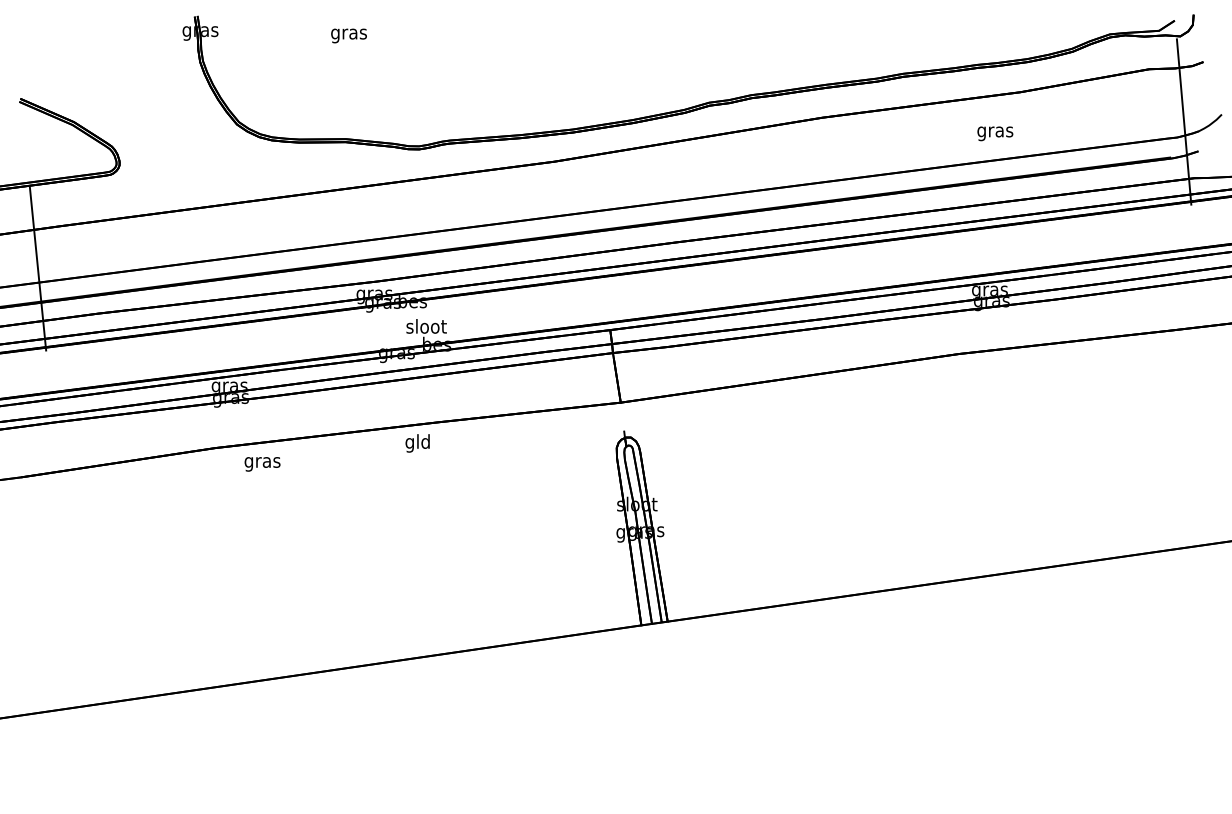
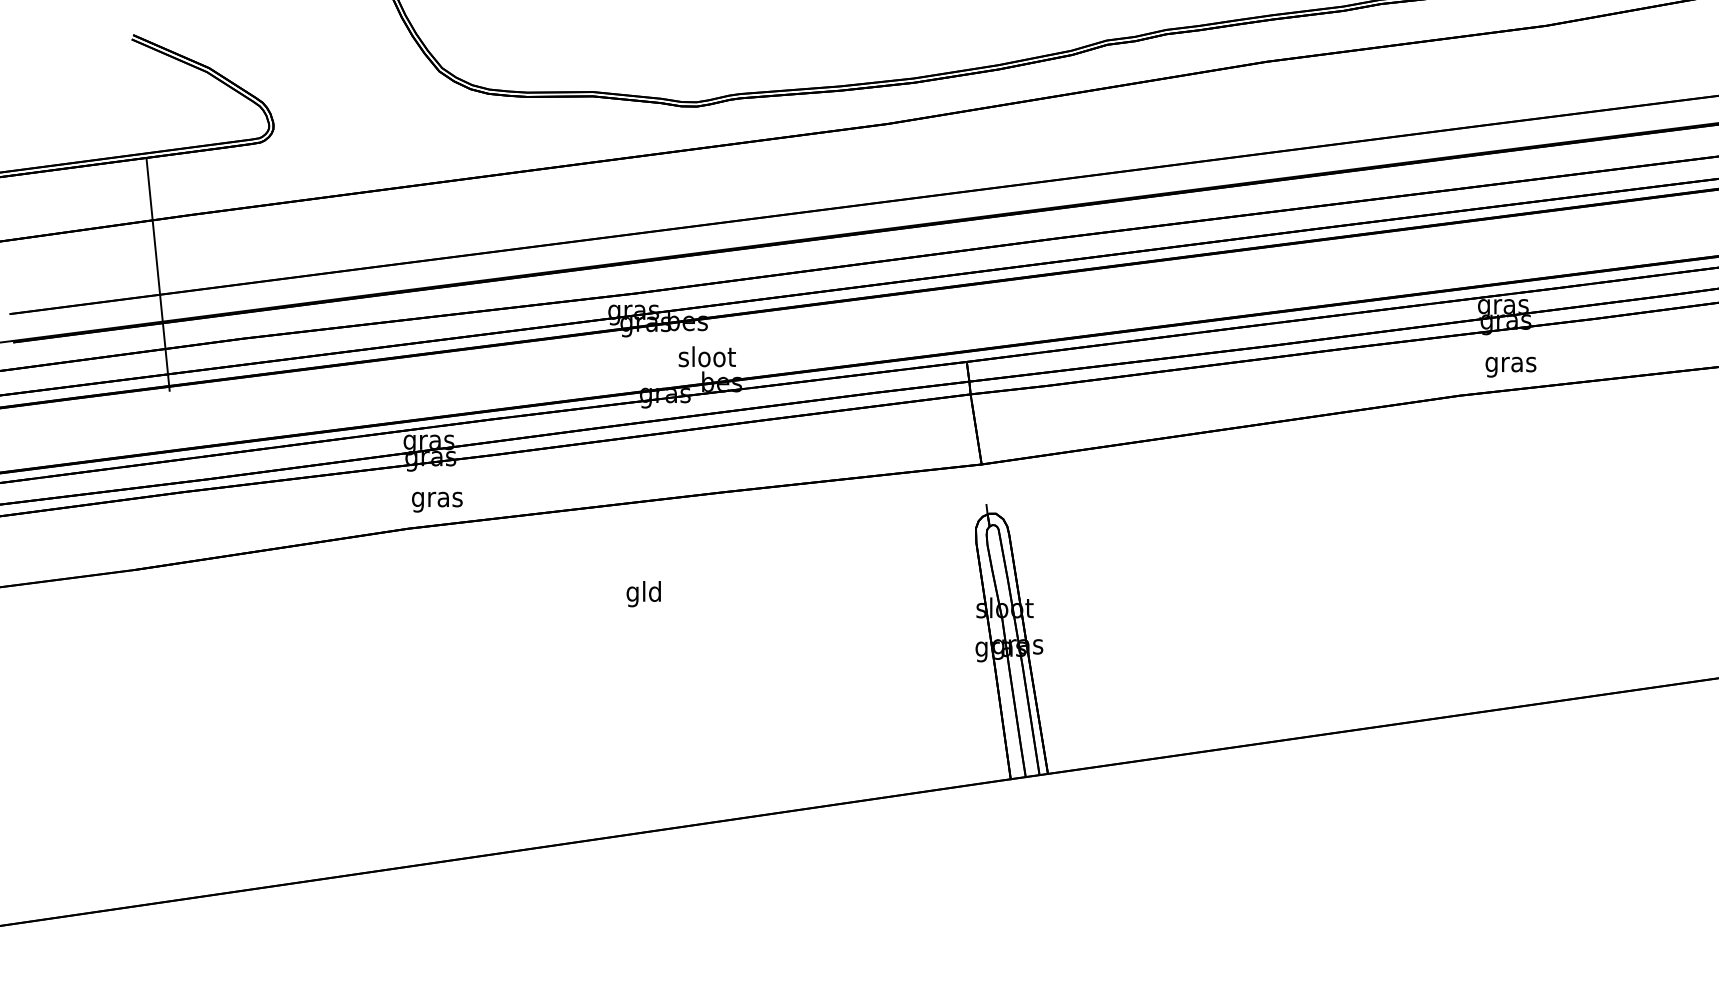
text: (995, 133) -> (1511, 366), moved
text: (417, 443) -> (643, 594), moved
text: (262, 464) -> (437, 502), moved

